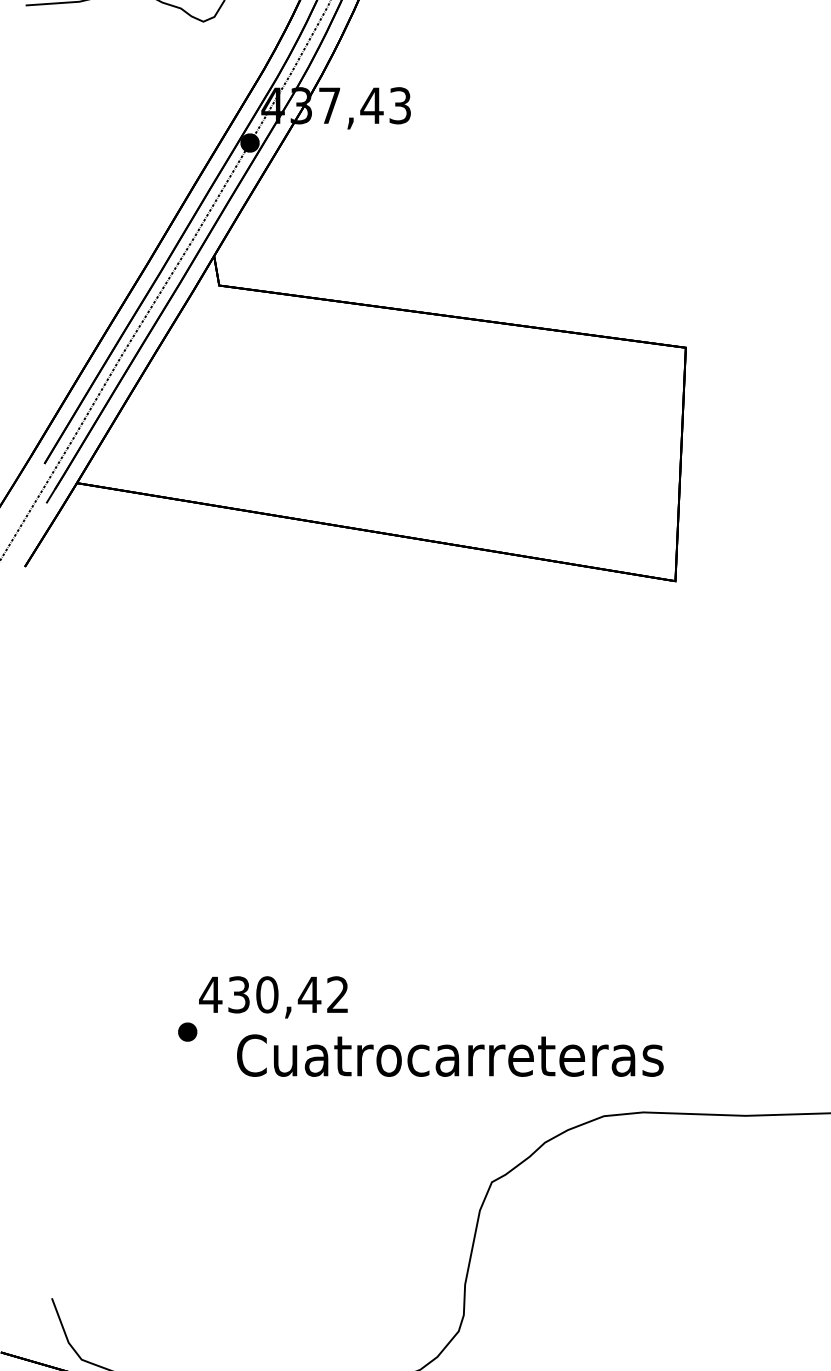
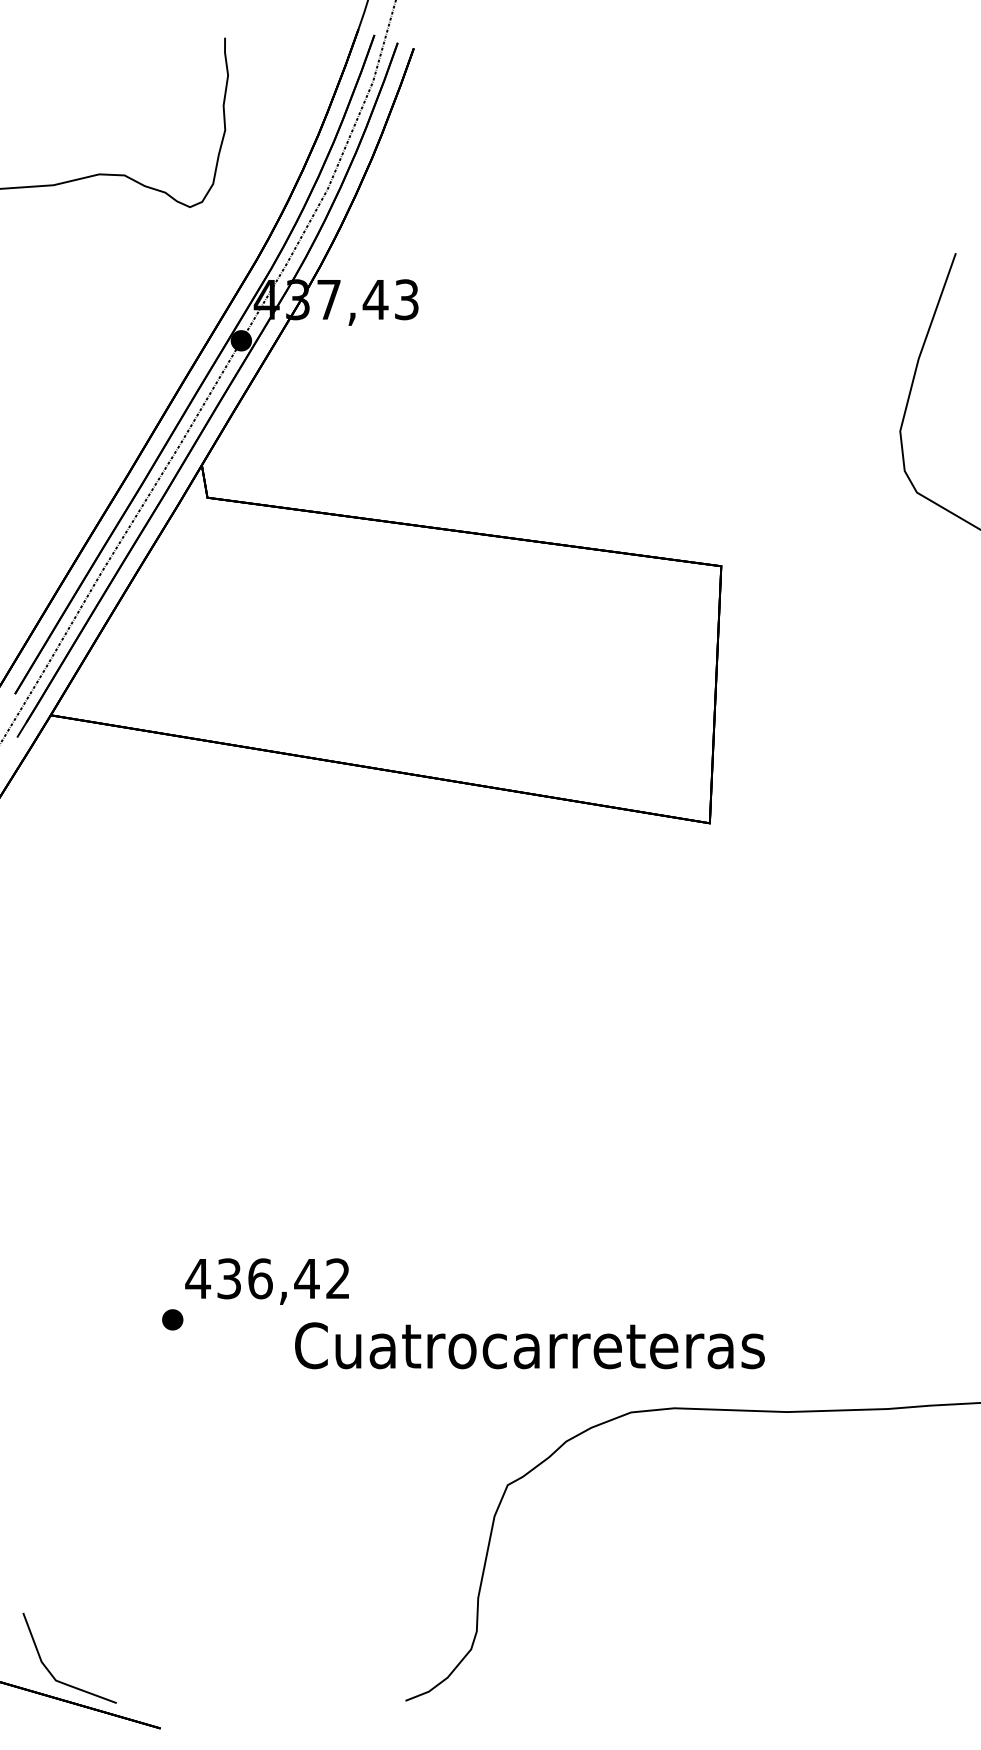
text: (267, 994) -> (260, 1278), 430,42 -> 436,42
text: (449, 1055) -> (529, 1345), moved

